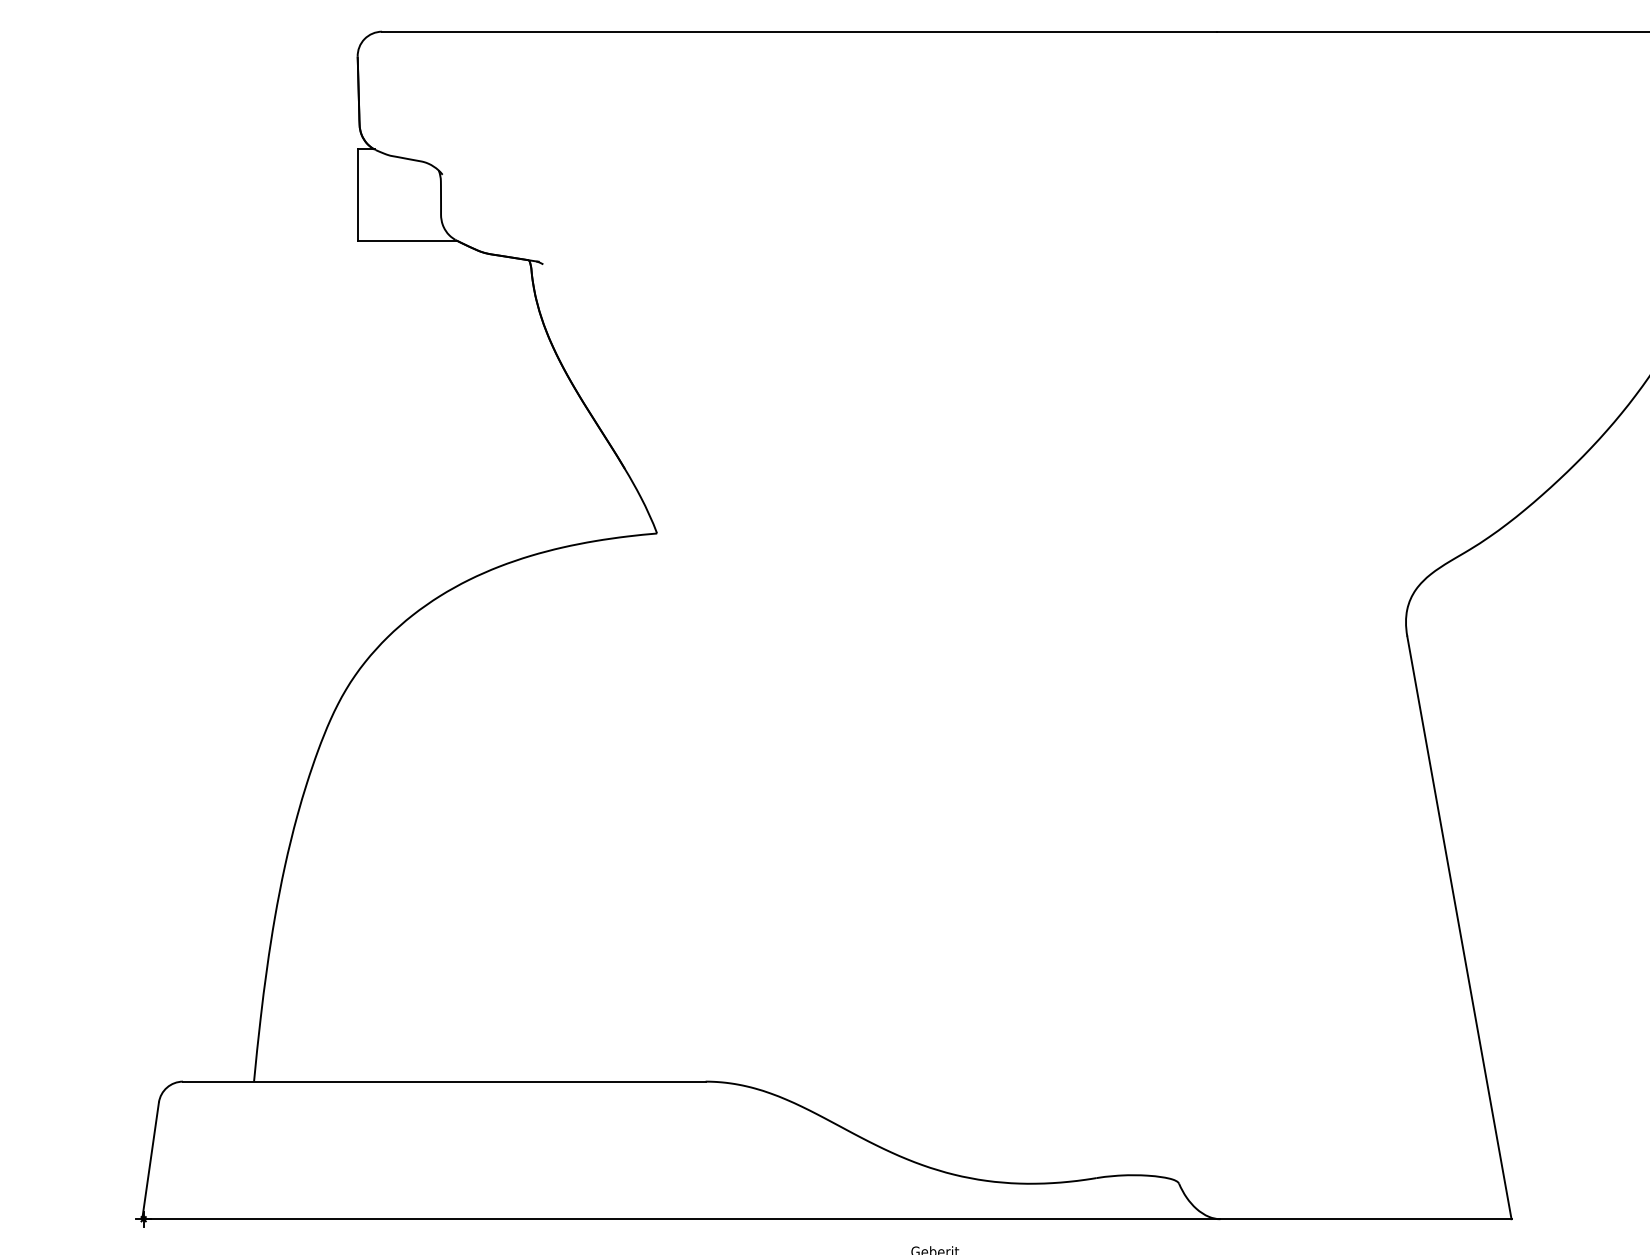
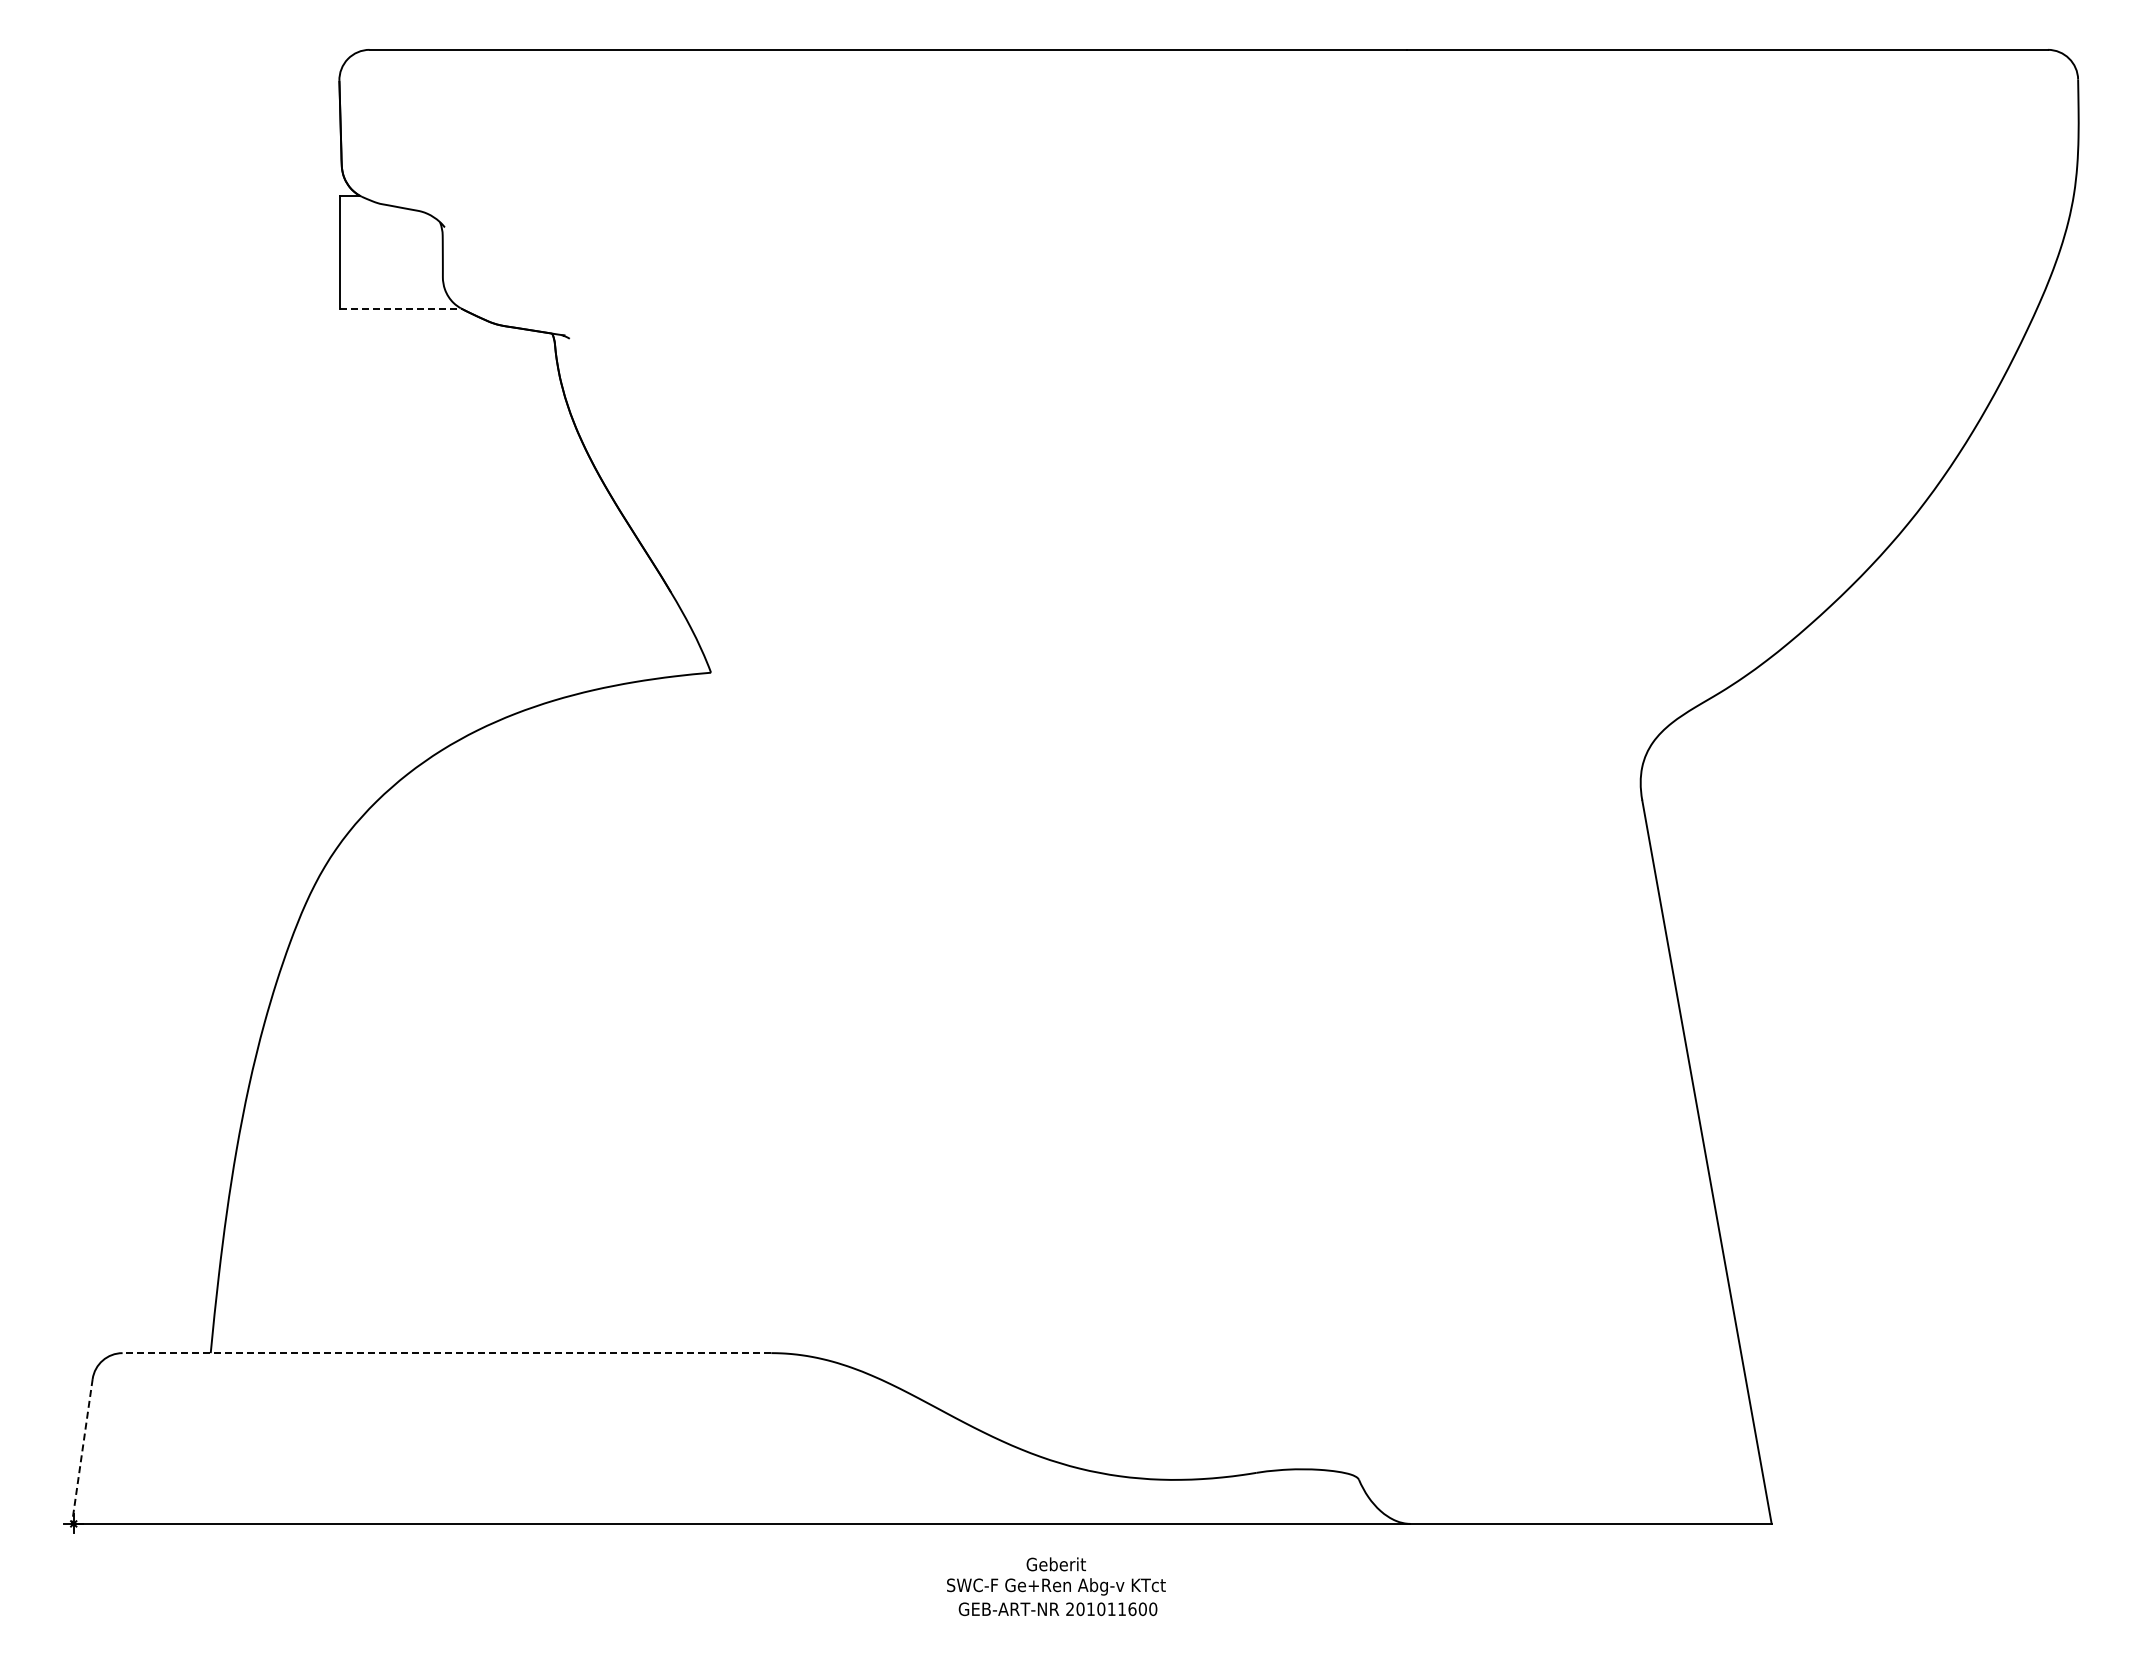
line: (407, 240) -> (401, 309), solid -> dashed
line: (443, 1081) -> (446, 1353), solid -> dashed
line: (150, 1160) -> (82, 1451), solid -> dashed

